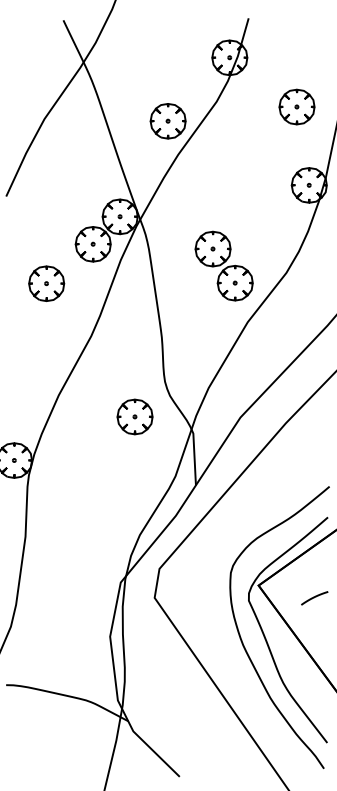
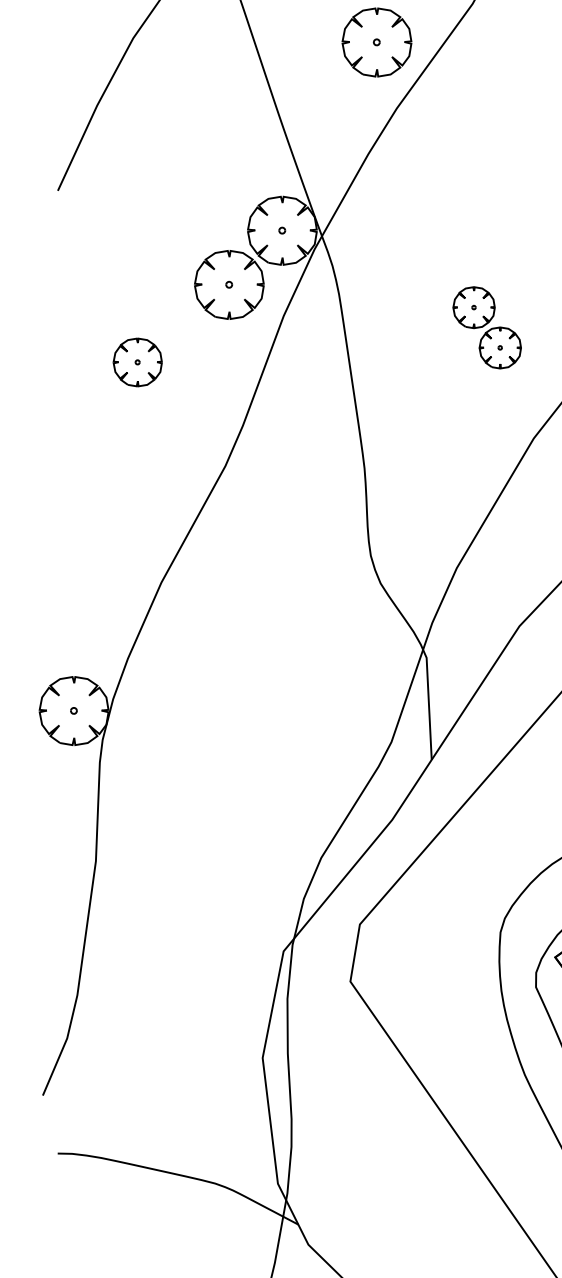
part: (223, 265) -> (486, 326), size x0.6
part: (46, 283) -> (137, 362), size x0.7
part: (134, 416) -> (310, 624), removed

